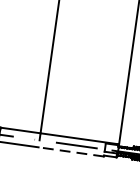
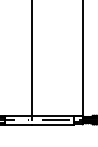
line: (70, 151) -> (52, 124), dashed -> solid

